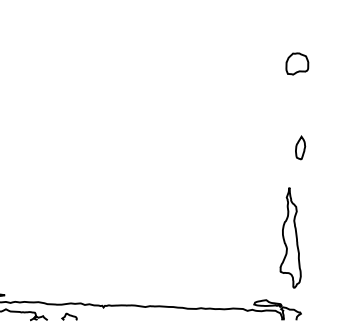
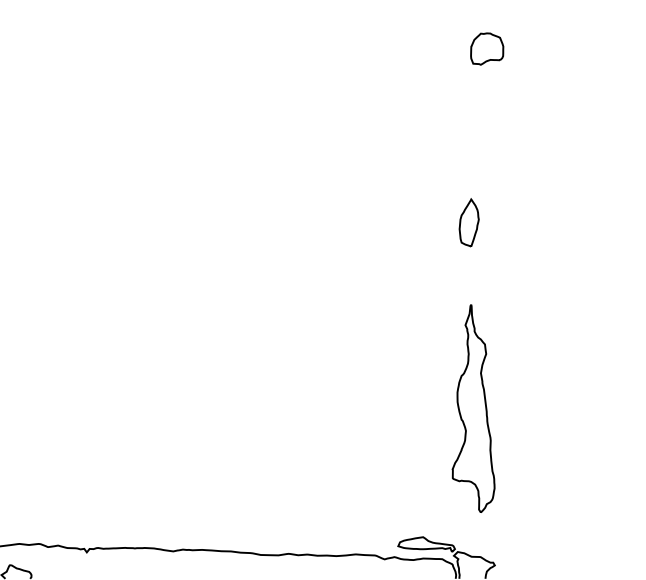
part: (296, 63) -> (485, 48), size x0.71
part: (300, 147) -> (469, 221), moved

